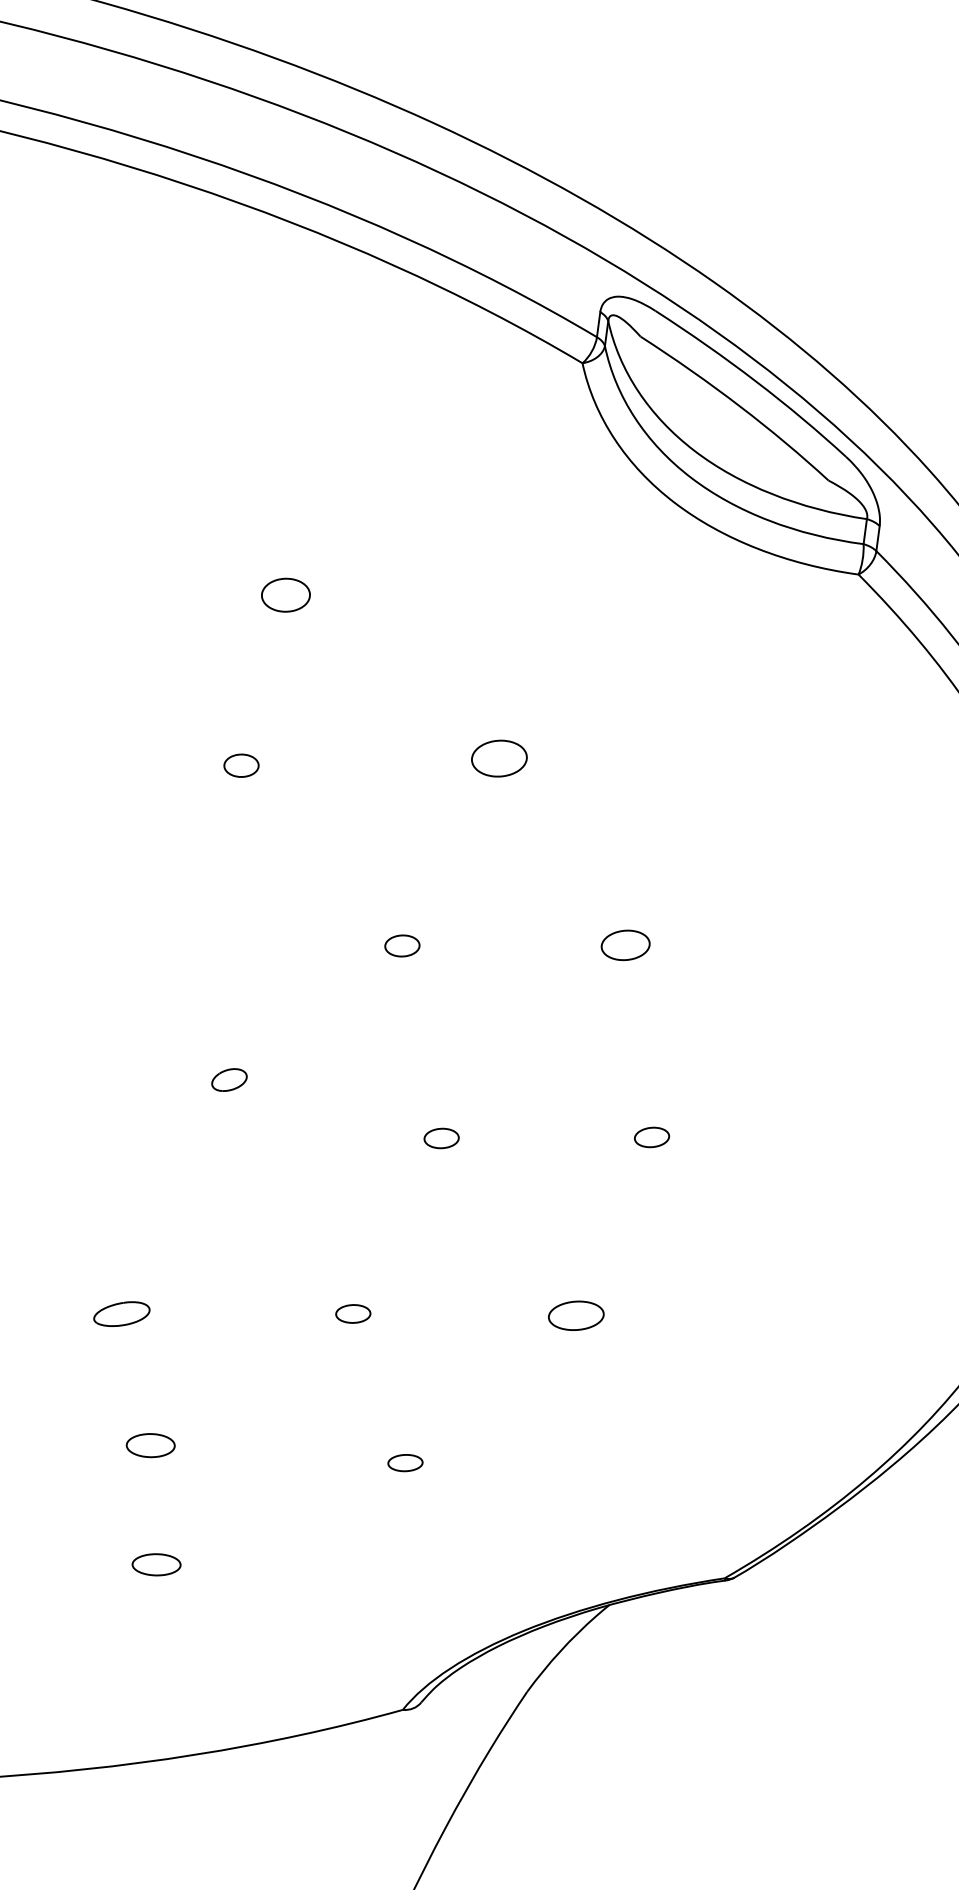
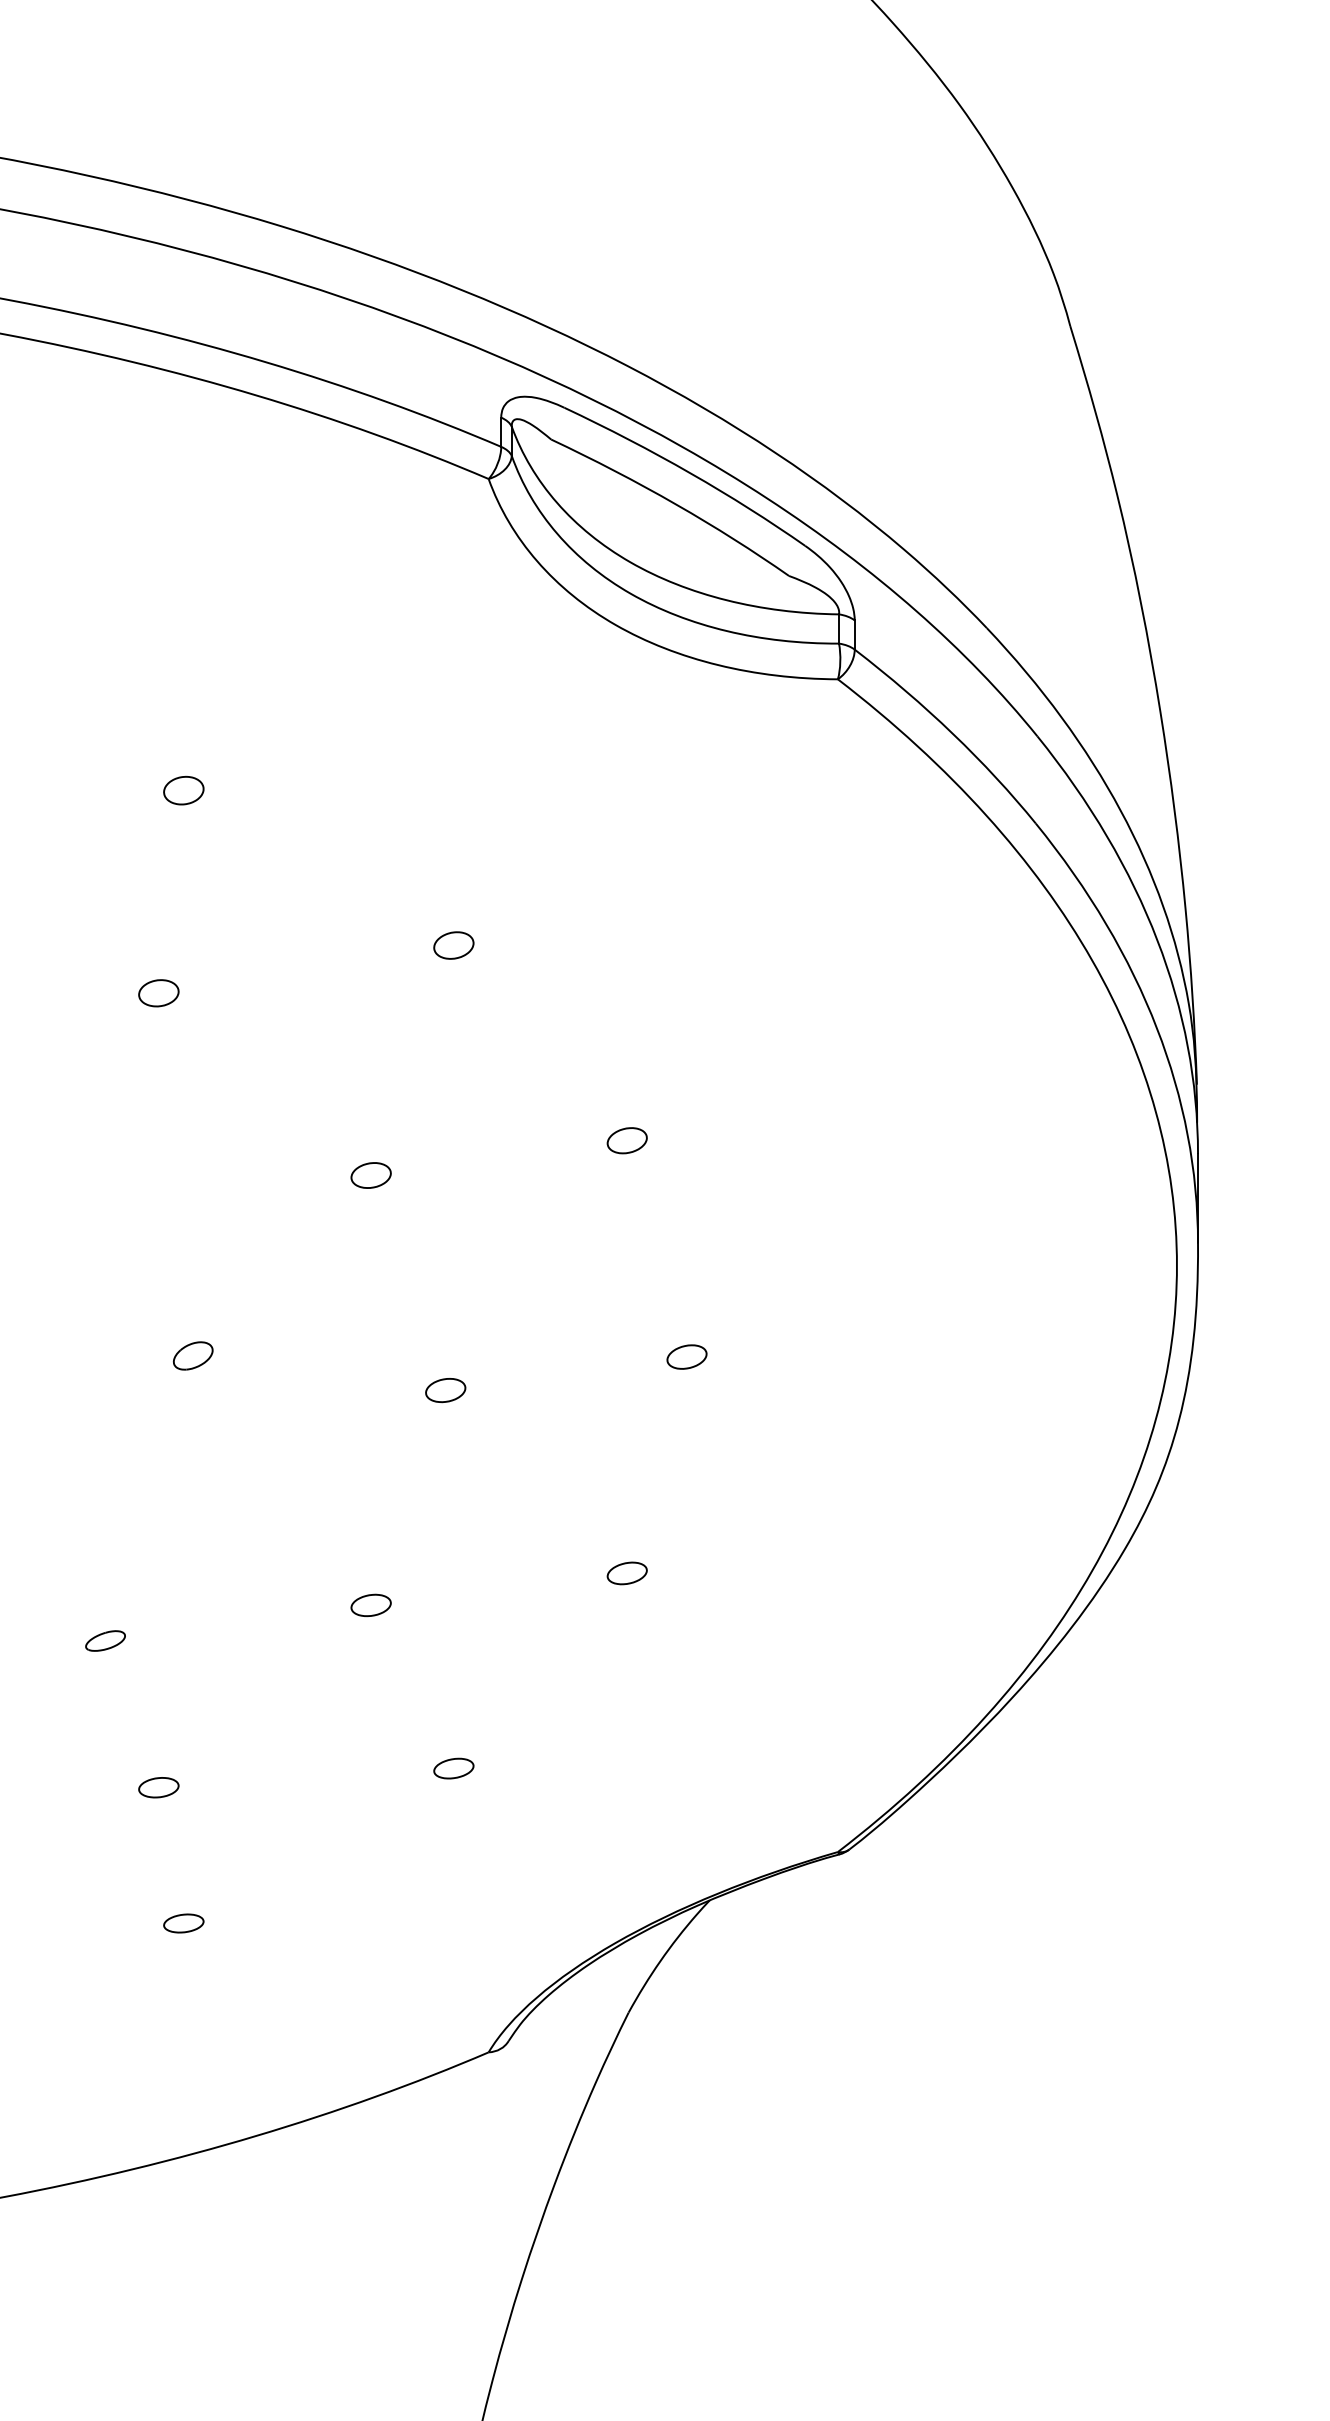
part: (285, 595) -> (183, 790), size x0.71
part: (499, 758) -> (453, 945), size x0.62
part: (624, 945) -> (626, 1140), size x0.71
part: (121, 1313) -> (105, 1640), size x0.62
part: (575, 1315) -> (626, 1573), size x0.62
part: (150, 1445) -> (158, 1787), size x0.71
part: (156, 1564) -> (183, 1923), size x0.71

